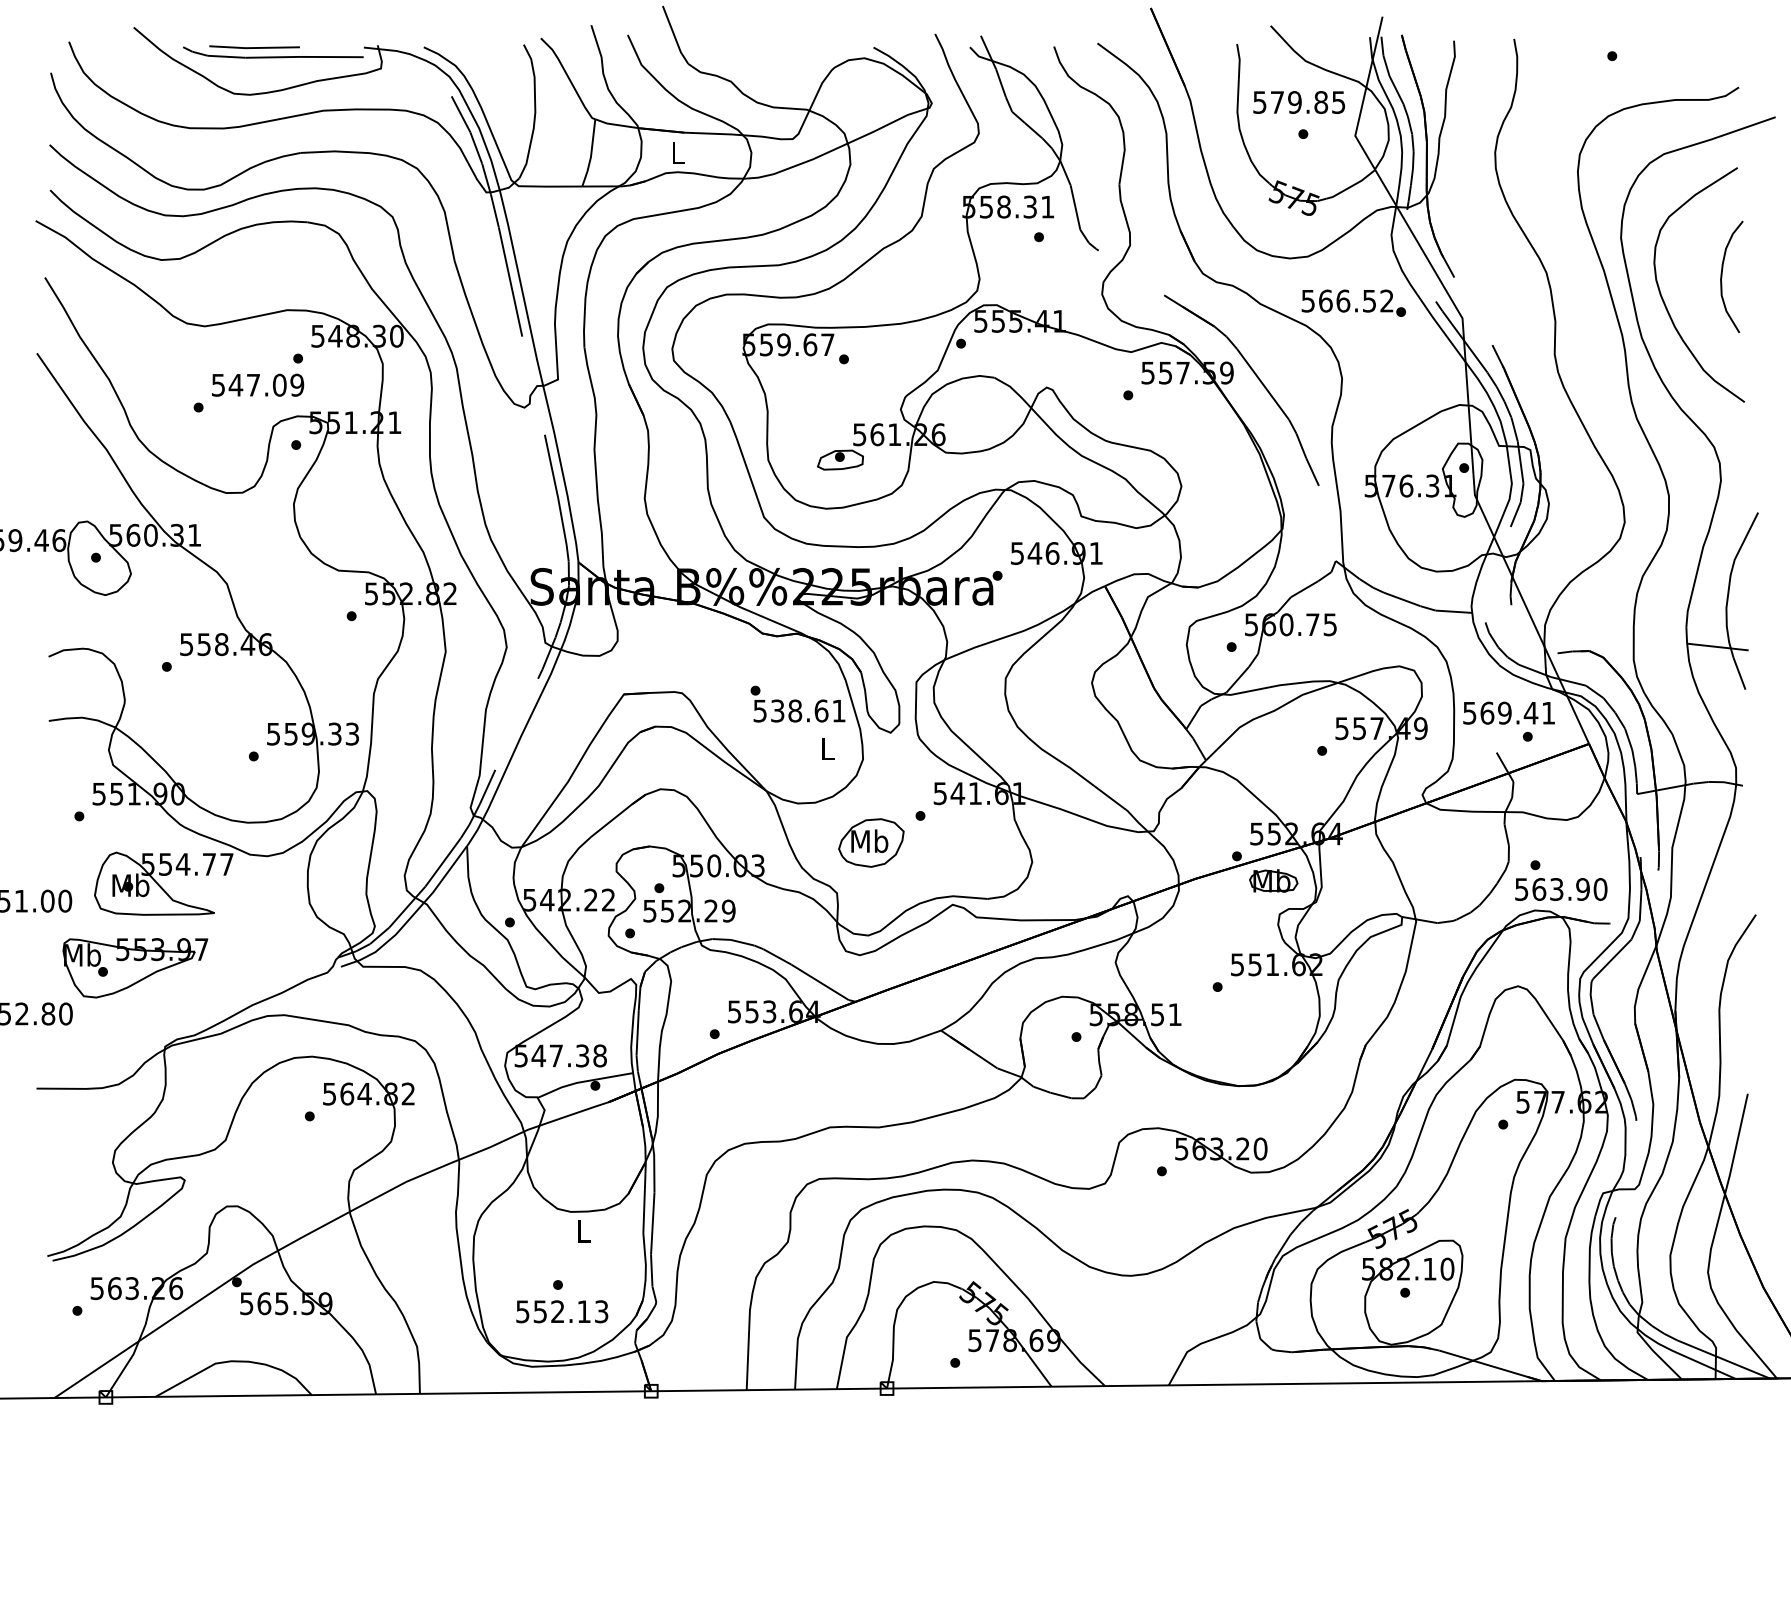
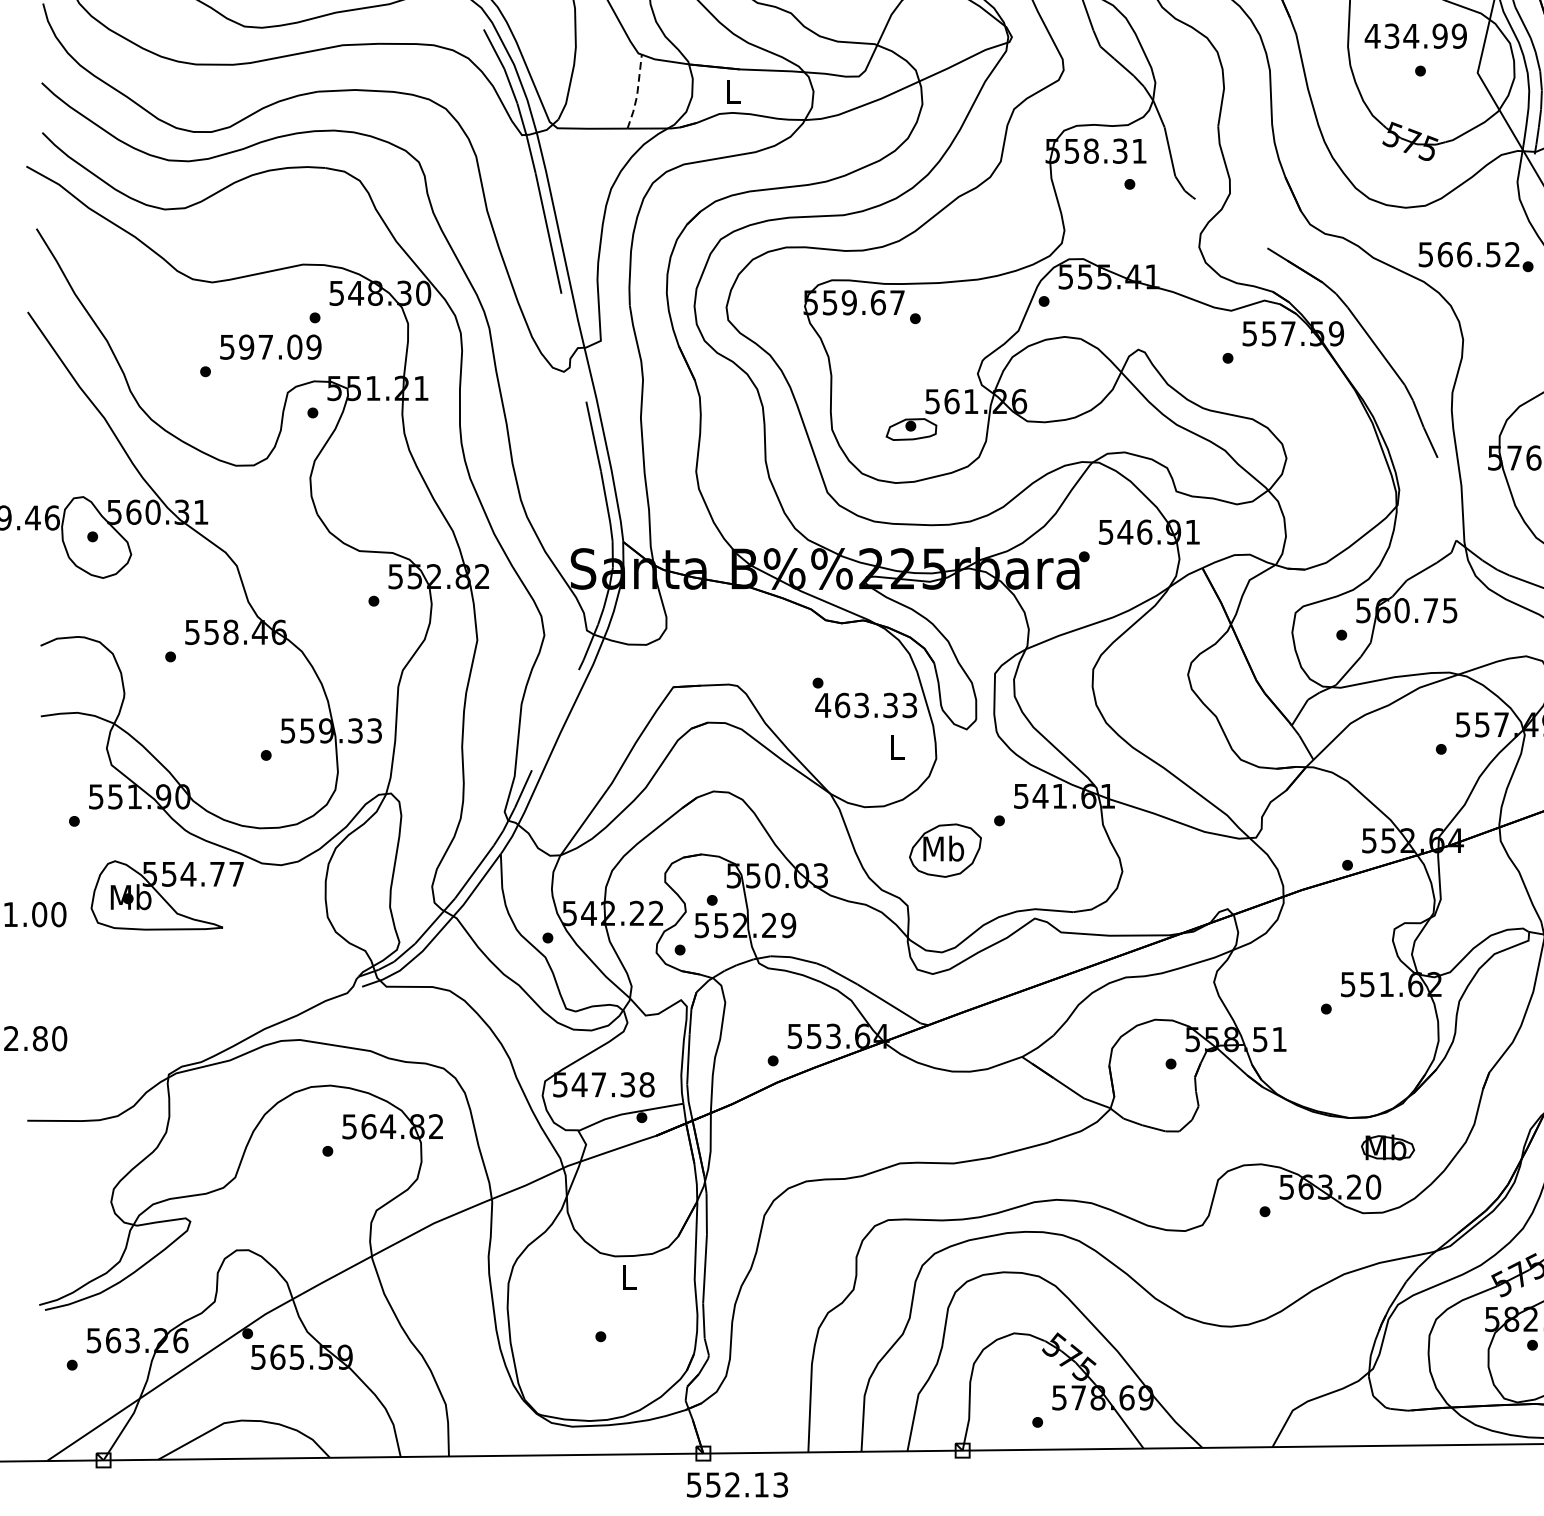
text: (1298, 102) -> (1415, 36), 579.85 -> 434.99
line: (591, 154) -> (637, 93), solid -> dashed
text: (235, 384) -> (246, 346), 547.09 -> 597.09
text: (798, 710) -> (865, 704), 538.61 -> 463.33
part: (1273, 880) -> (1387, 1147), moved
part: (135, 968) -> (136, 988), removed
text: (562, 1311) -> (737, 1484), moved

